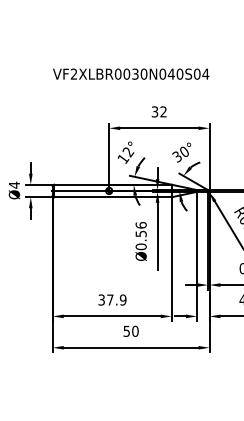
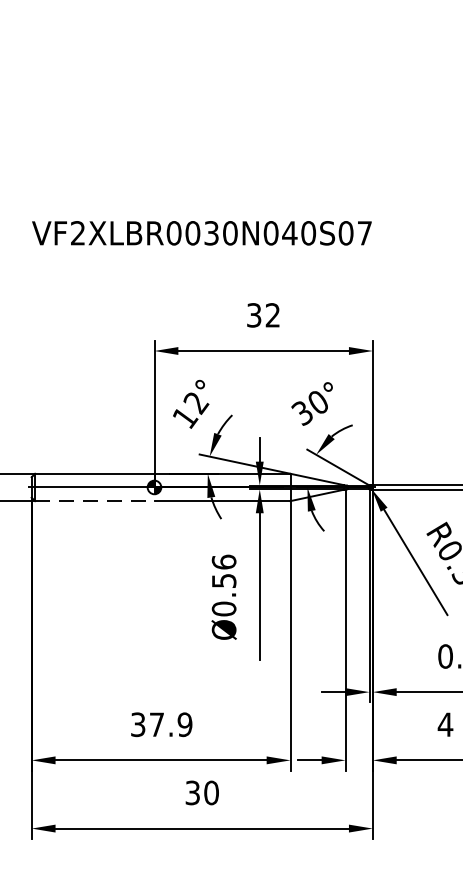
text: (205, 73) -> (364, 231), VF2XLBR0030N040S04 -> VF2XLBR0030N040S07
line: (82, 197) -> (96, 501), solid -> dashed
text: (126, 330) -> (192, 791), 50 -> 30

